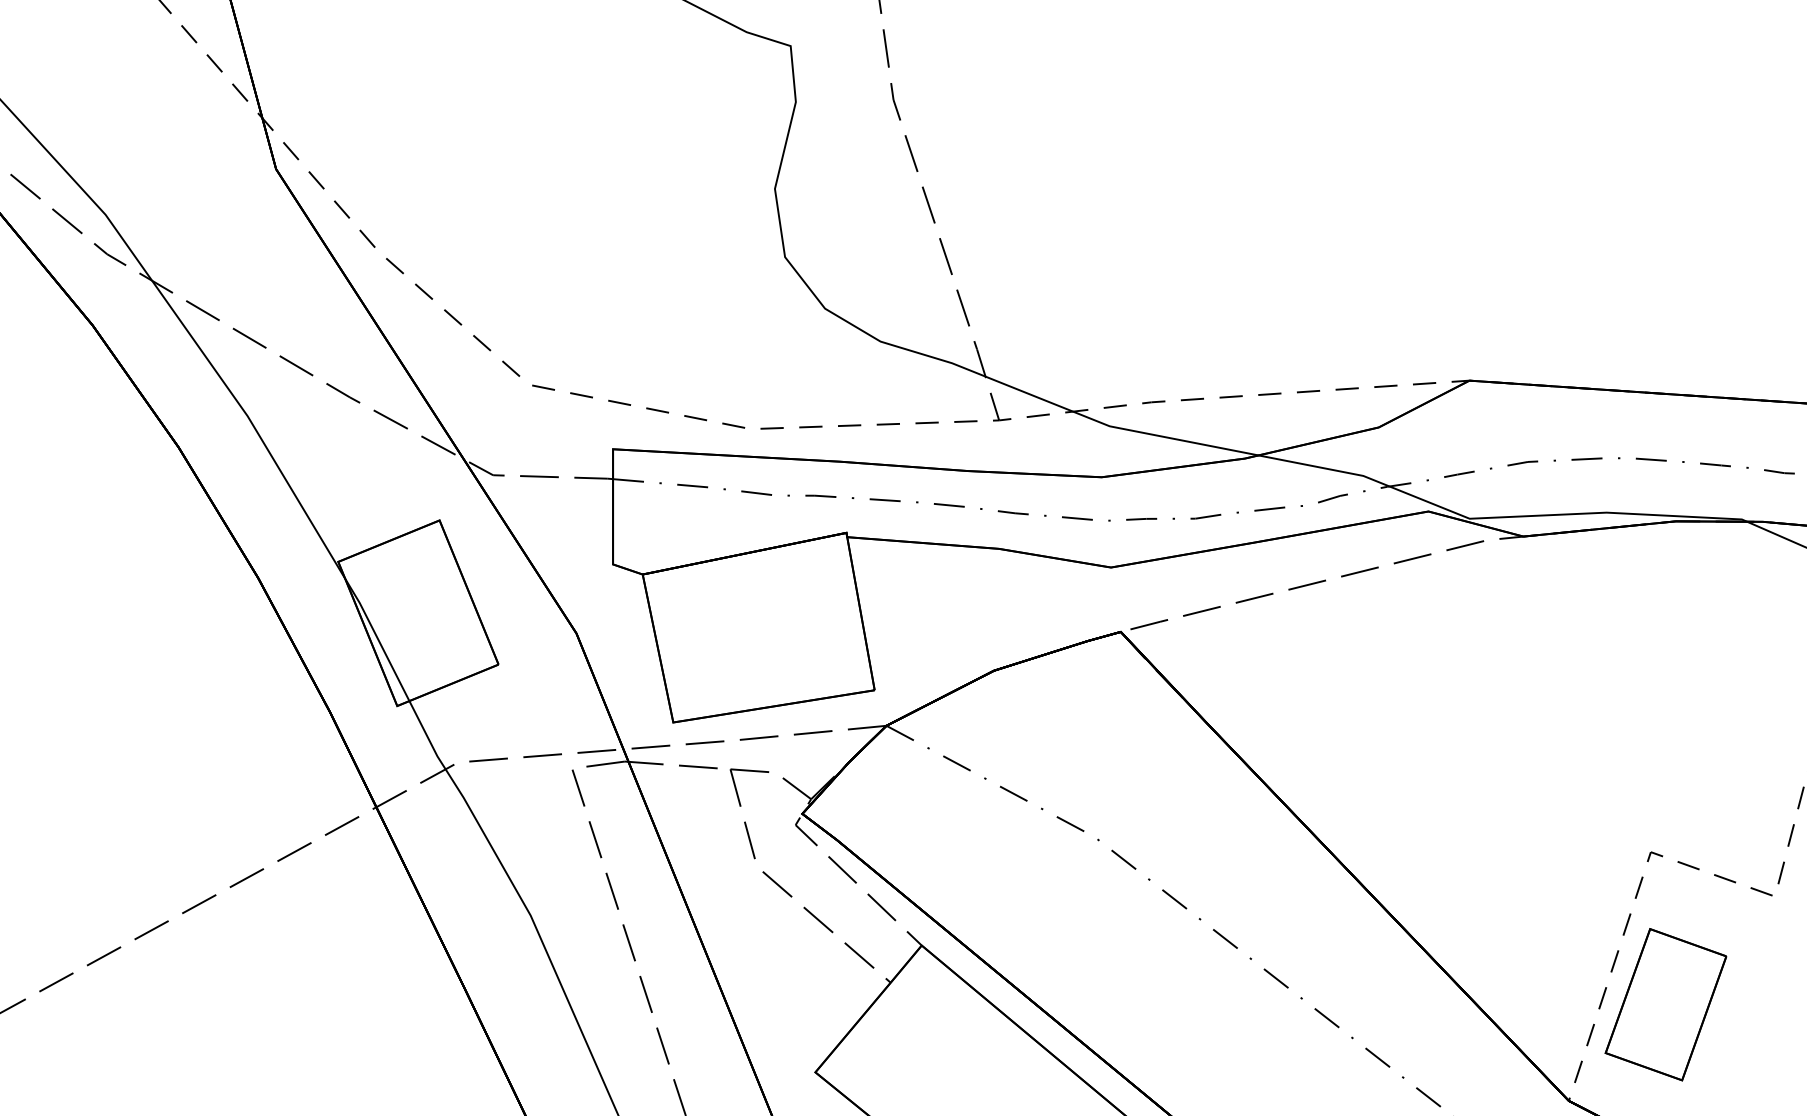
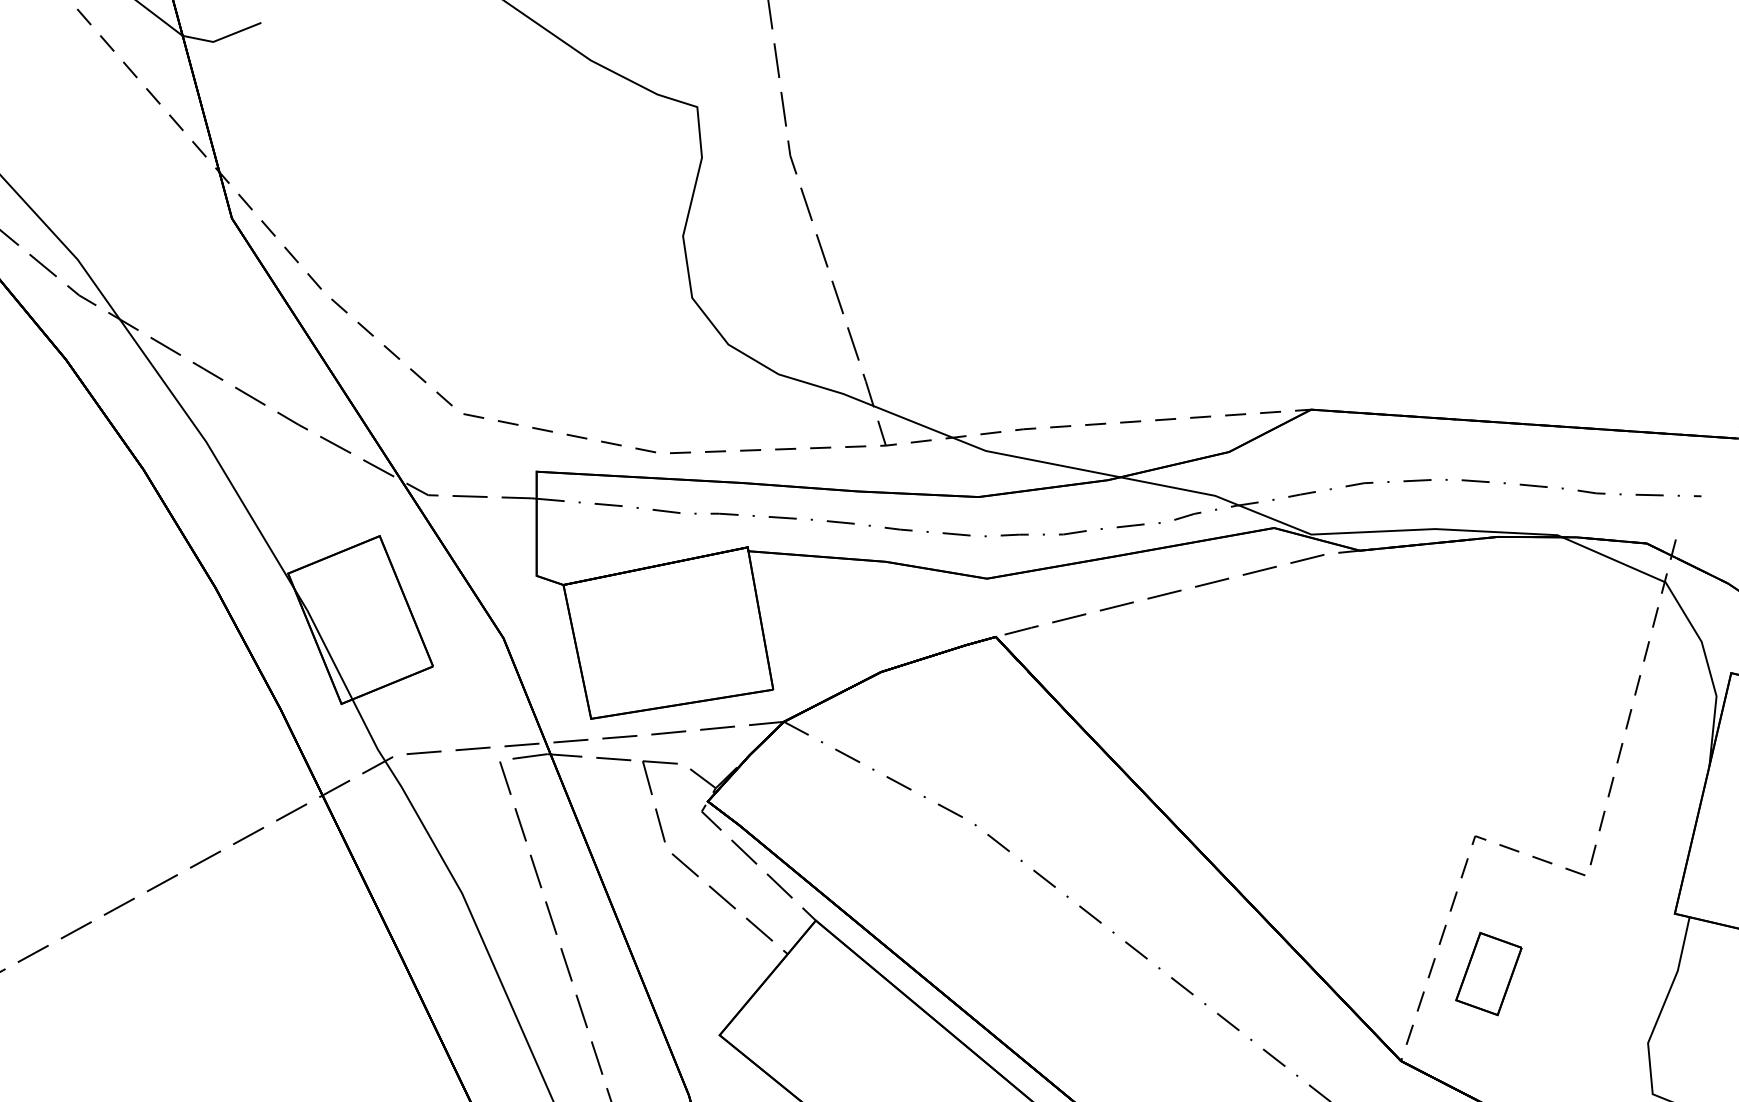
part: (1665, 1004) -> (1488, 973), size x0.6

